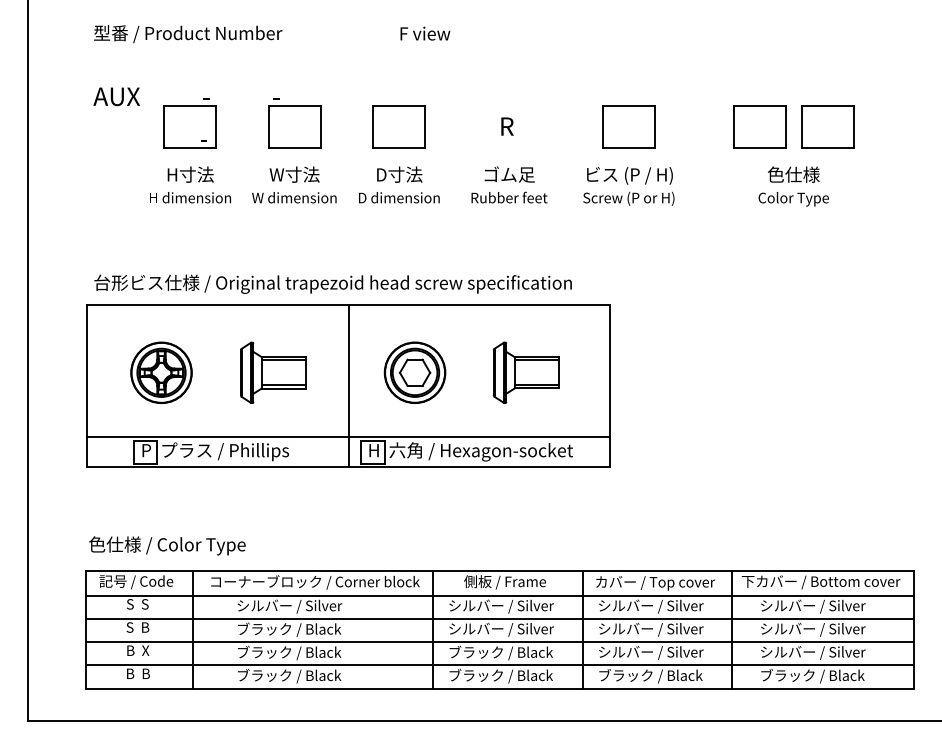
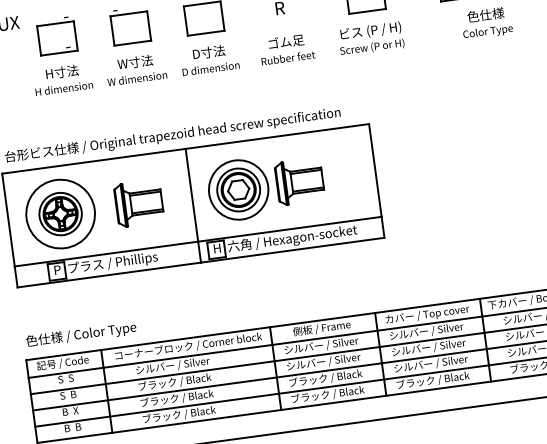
circle: (161, 372) -> (60, 213), size x1.6
circle: (415, 372) -> (238, 189), size x1.4
part: (526, 372) -> (300, 181), moved

